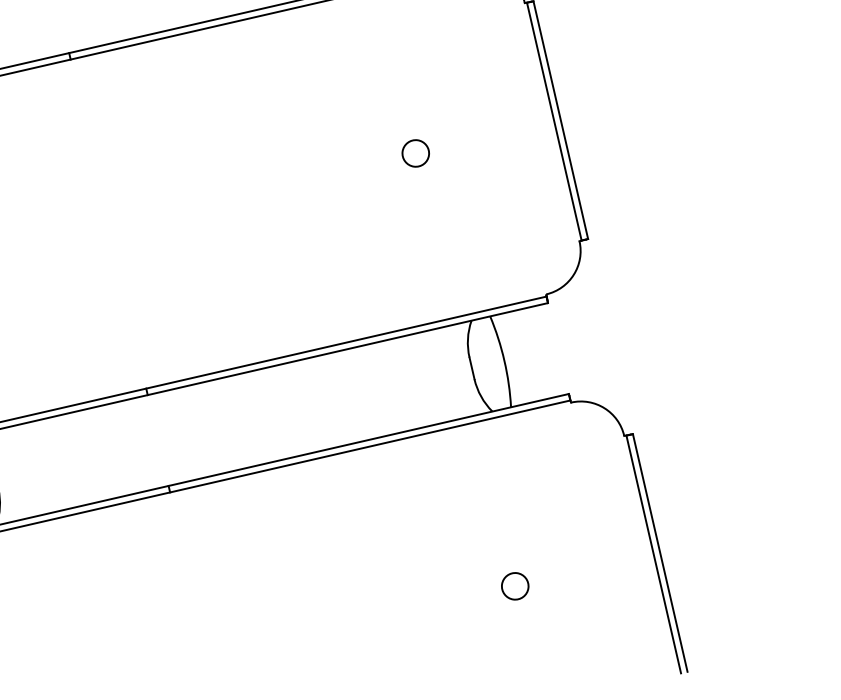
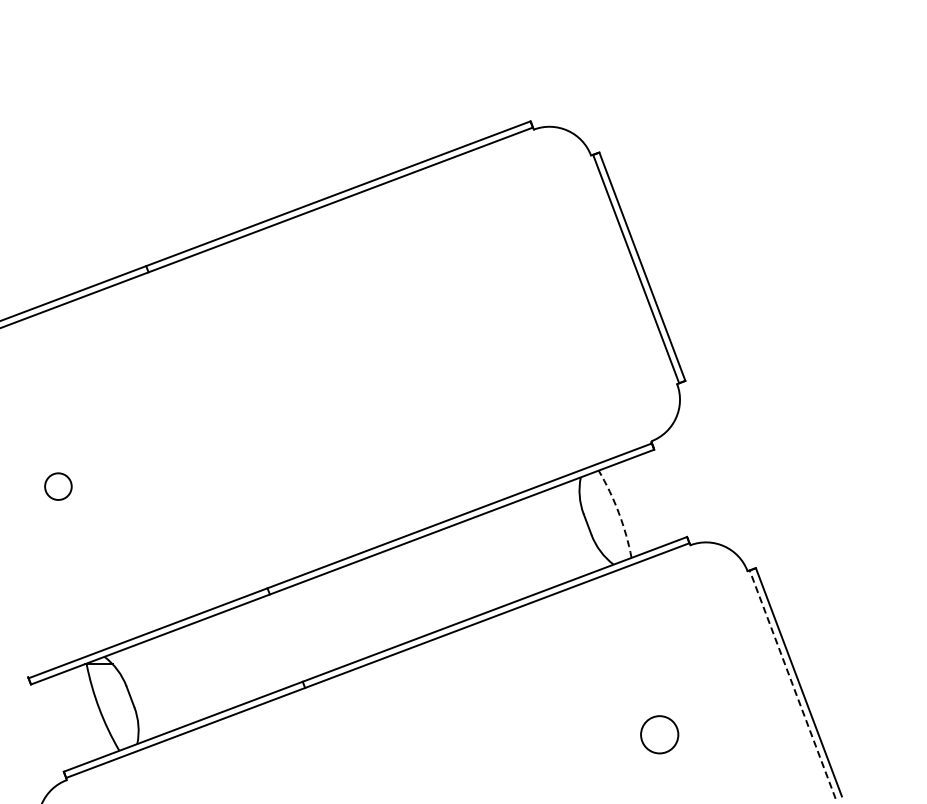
circle: (416, 152) -> (503, 318), removed
arc: (504, 360) -> (618, 512), solid -> dashed
line: (653, 554) -> (792, 684), solid -> dashed
circle: (515, 586) -> (659, 734), size x1.4

